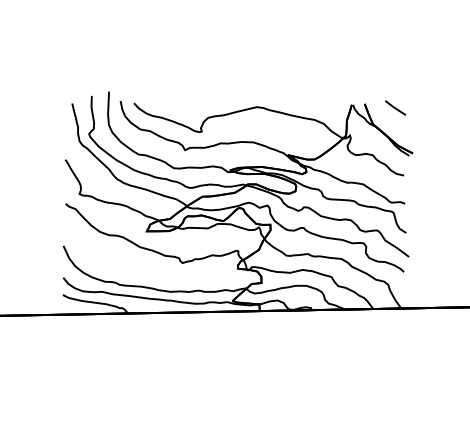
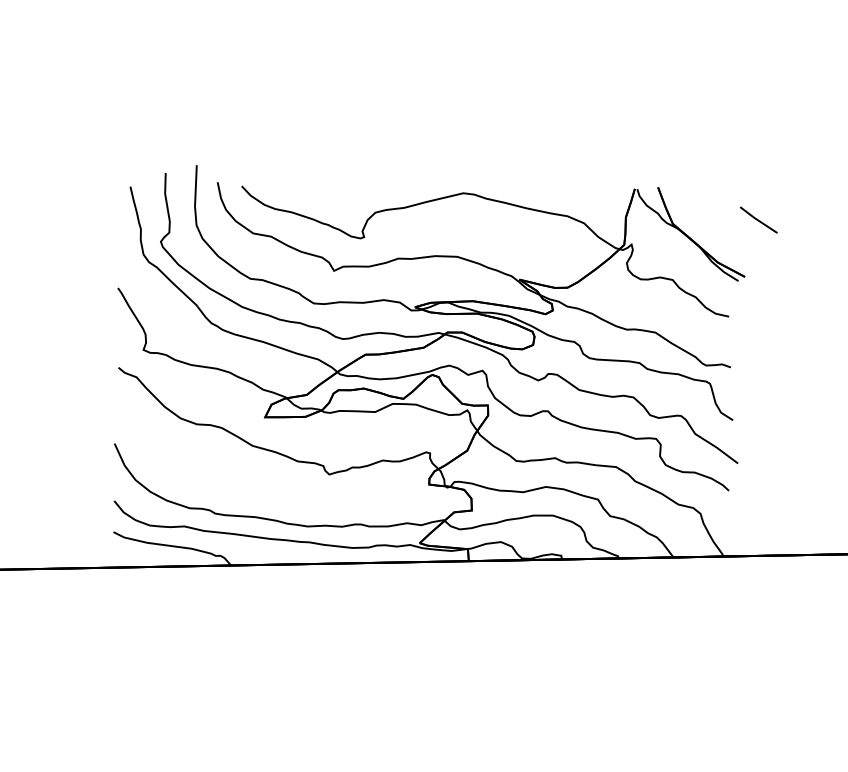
line: (395, 107) -> (758, 219), moved

